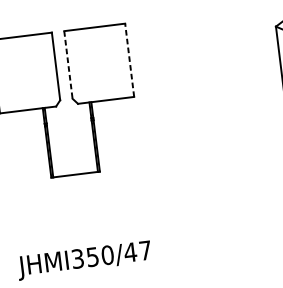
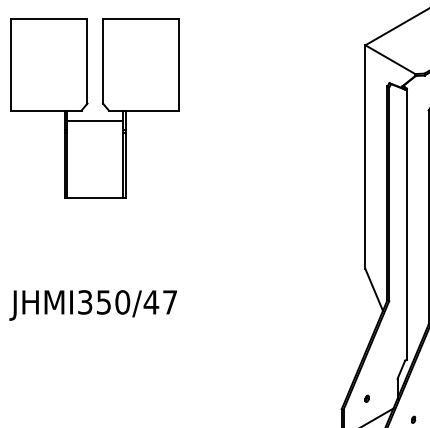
line: (129, 60) -> (179, 64), dashed -> solid
line: (68, 65) -> (103, 61), dashed -> solid
line: (68, 113) -> (95, 121), added

